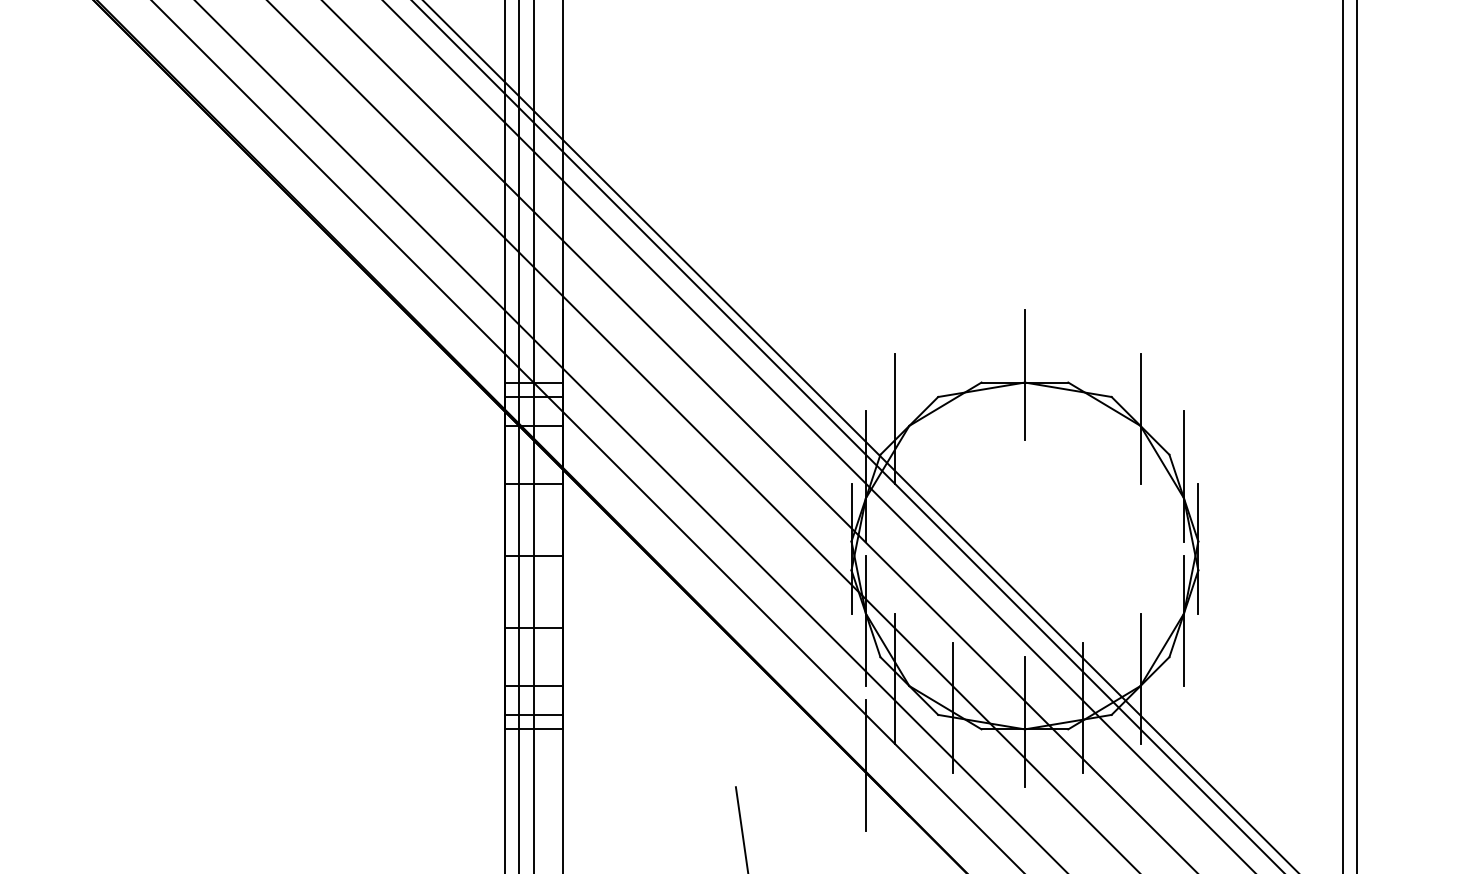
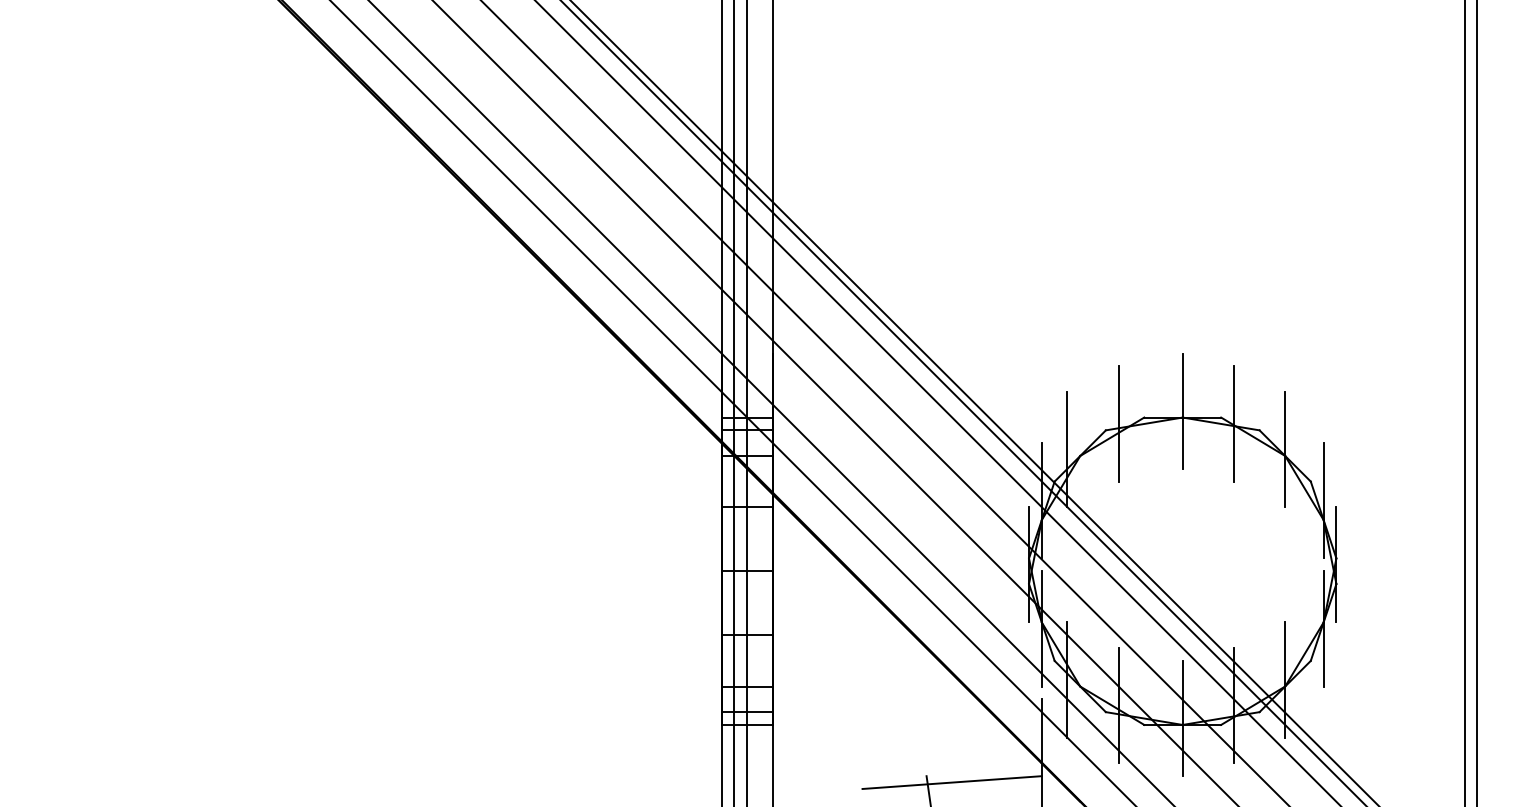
line: (952, 389) -> (1118, 423), added
line: (1082, 389) -> (1233, 423), added
line: (764, 794) -> (951, 782), added

